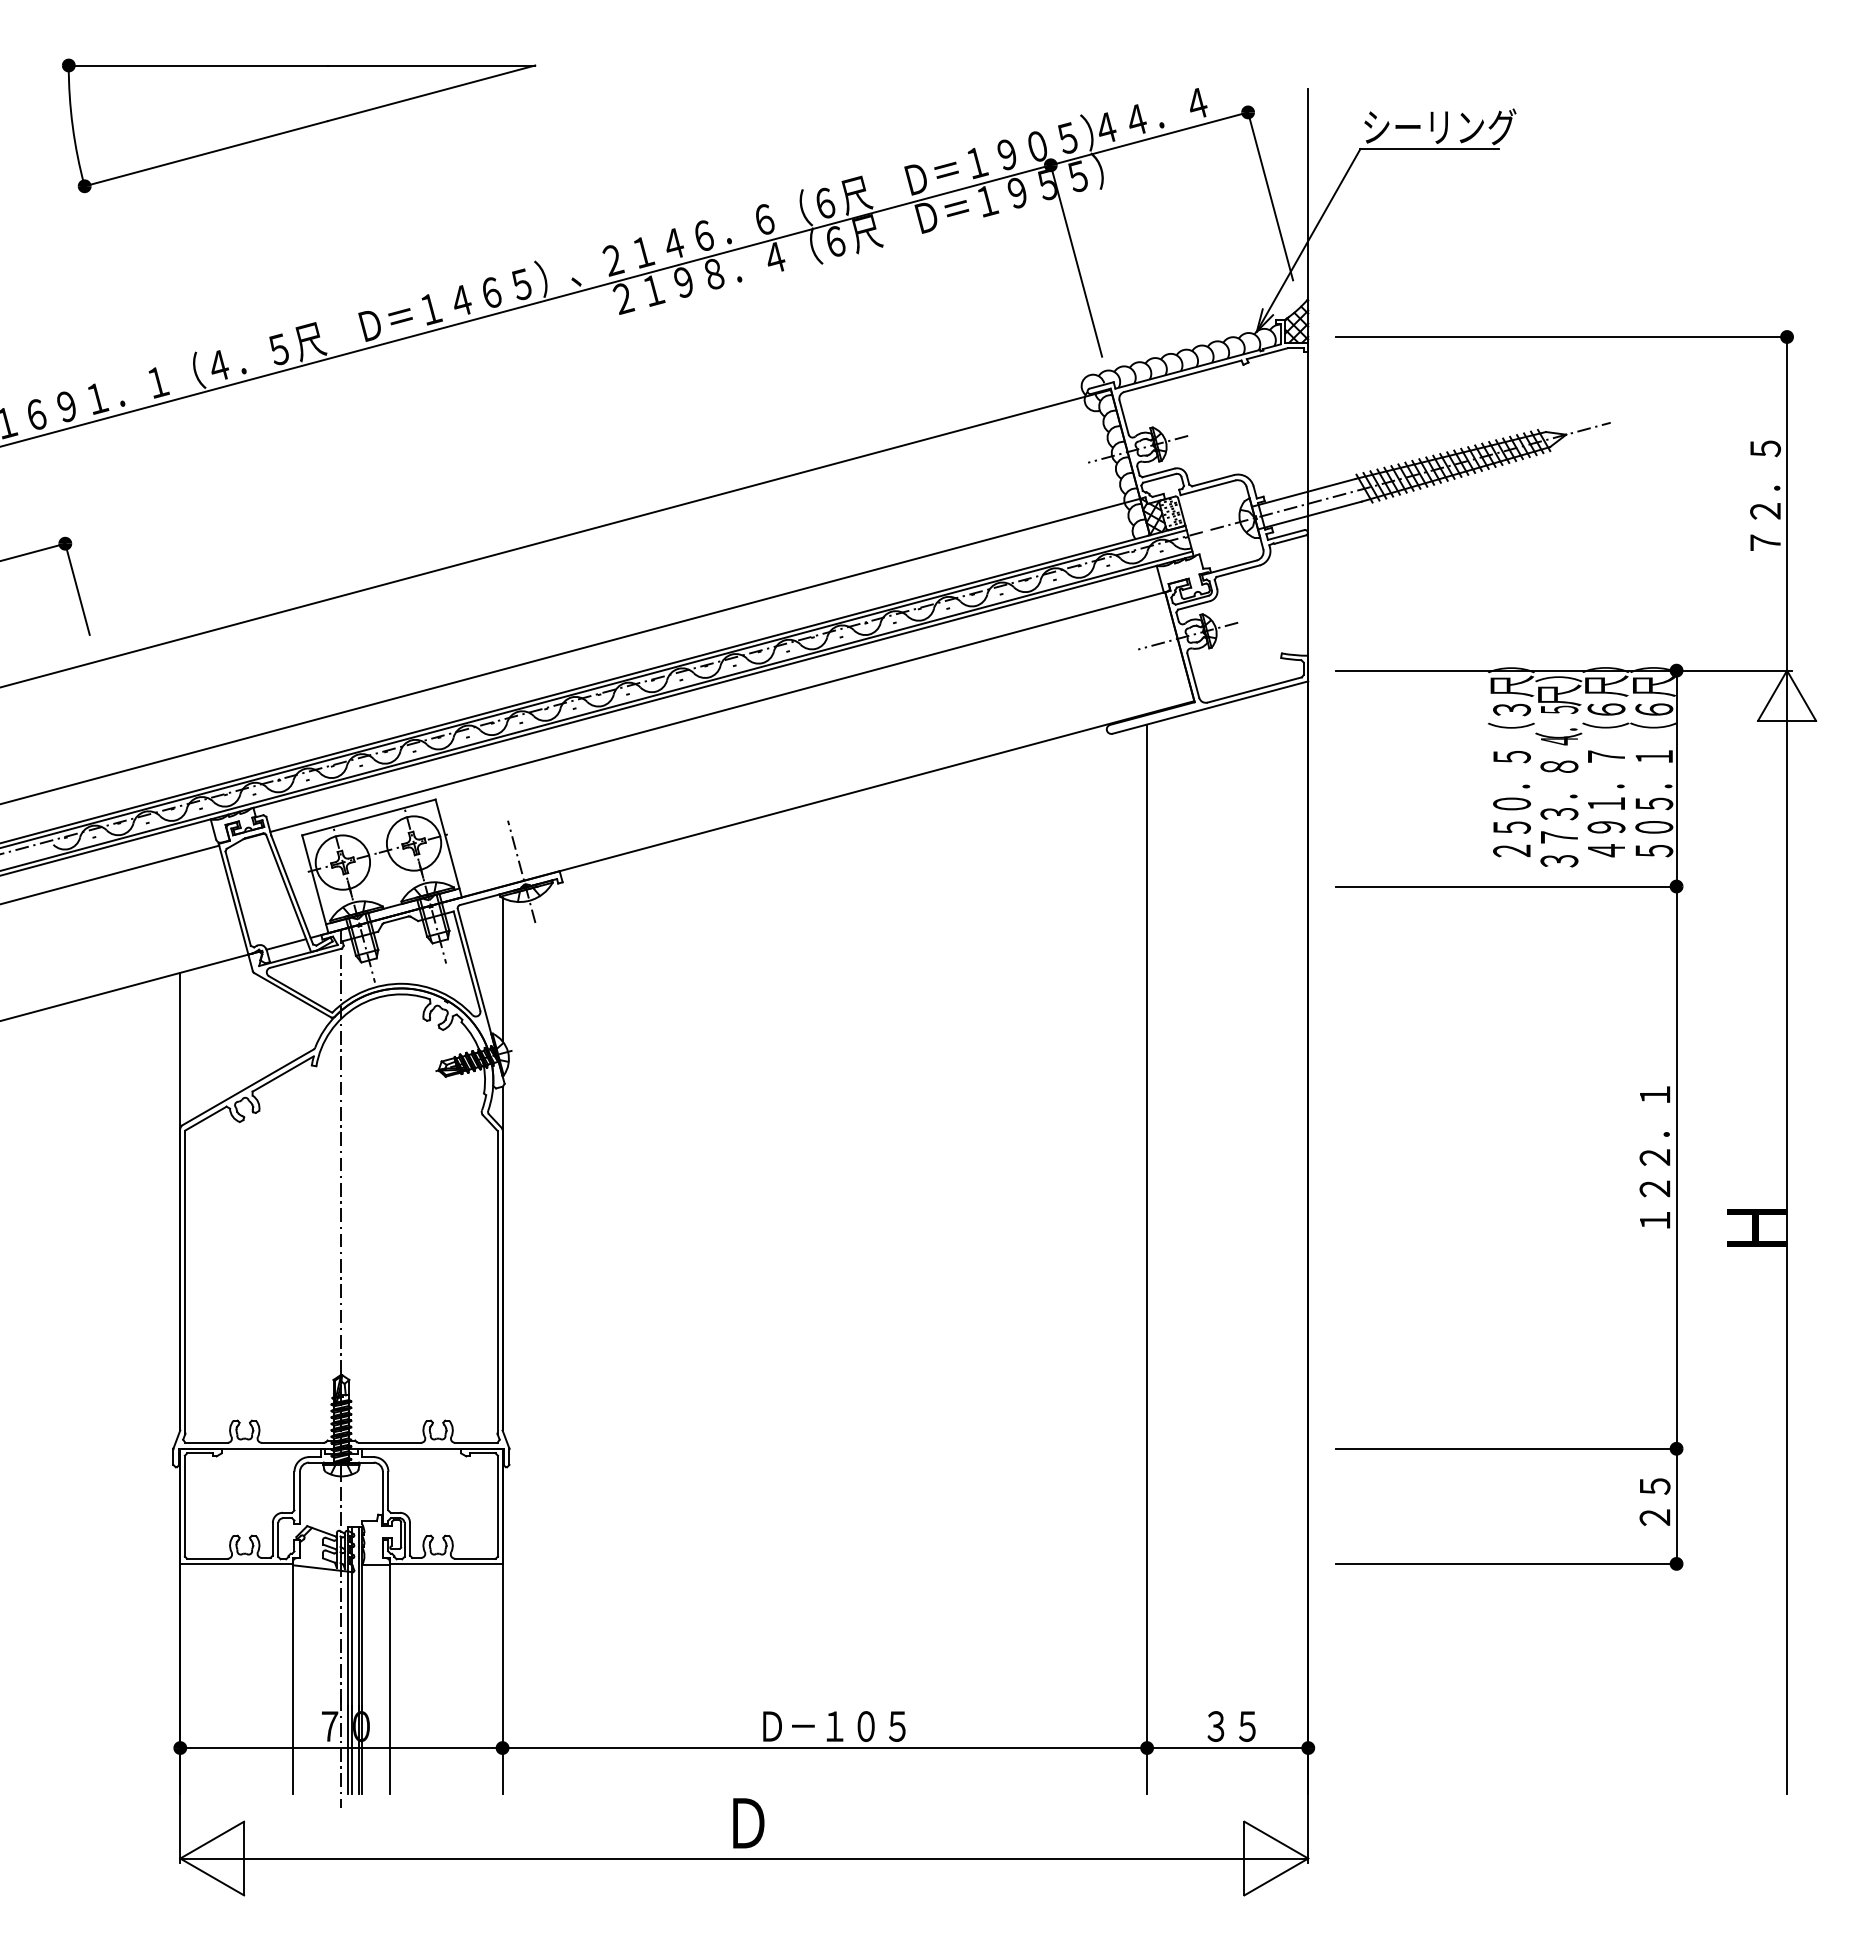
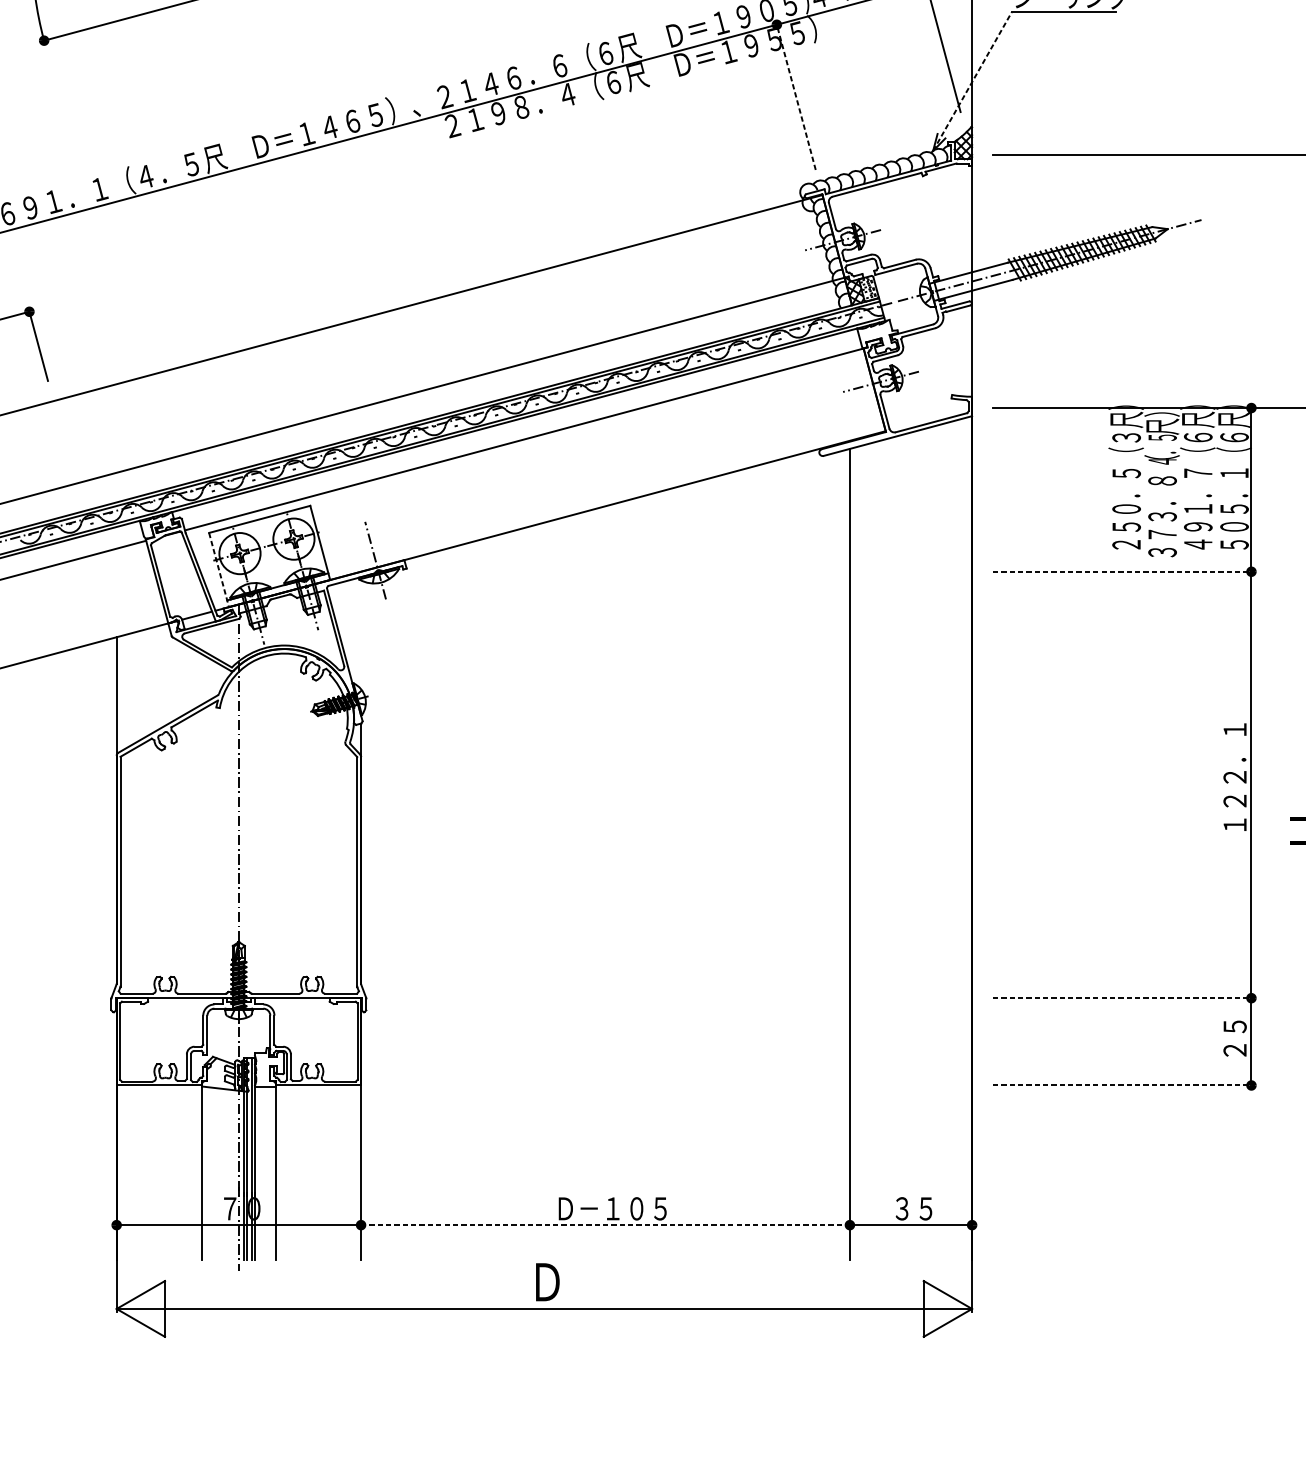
line: (1308, 240) -> (972, 81), solid -> dashed
line: (1075, 258) -> (795, 95), solid -> dashed
line: (315, 884) -> (219, 570), solid -> dashed
line: (1508, 886) -> (1123, 571), solid -> dashed
line: (502, 969) -> (361, 634), removed
line: (1508, 1448) -> (1123, 997), solid -> dashed
line: (1508, 1563) -> (1123, 1085), solid -> dashed
line: (825, 1748) -> (605, 1225), solid -> dashed

